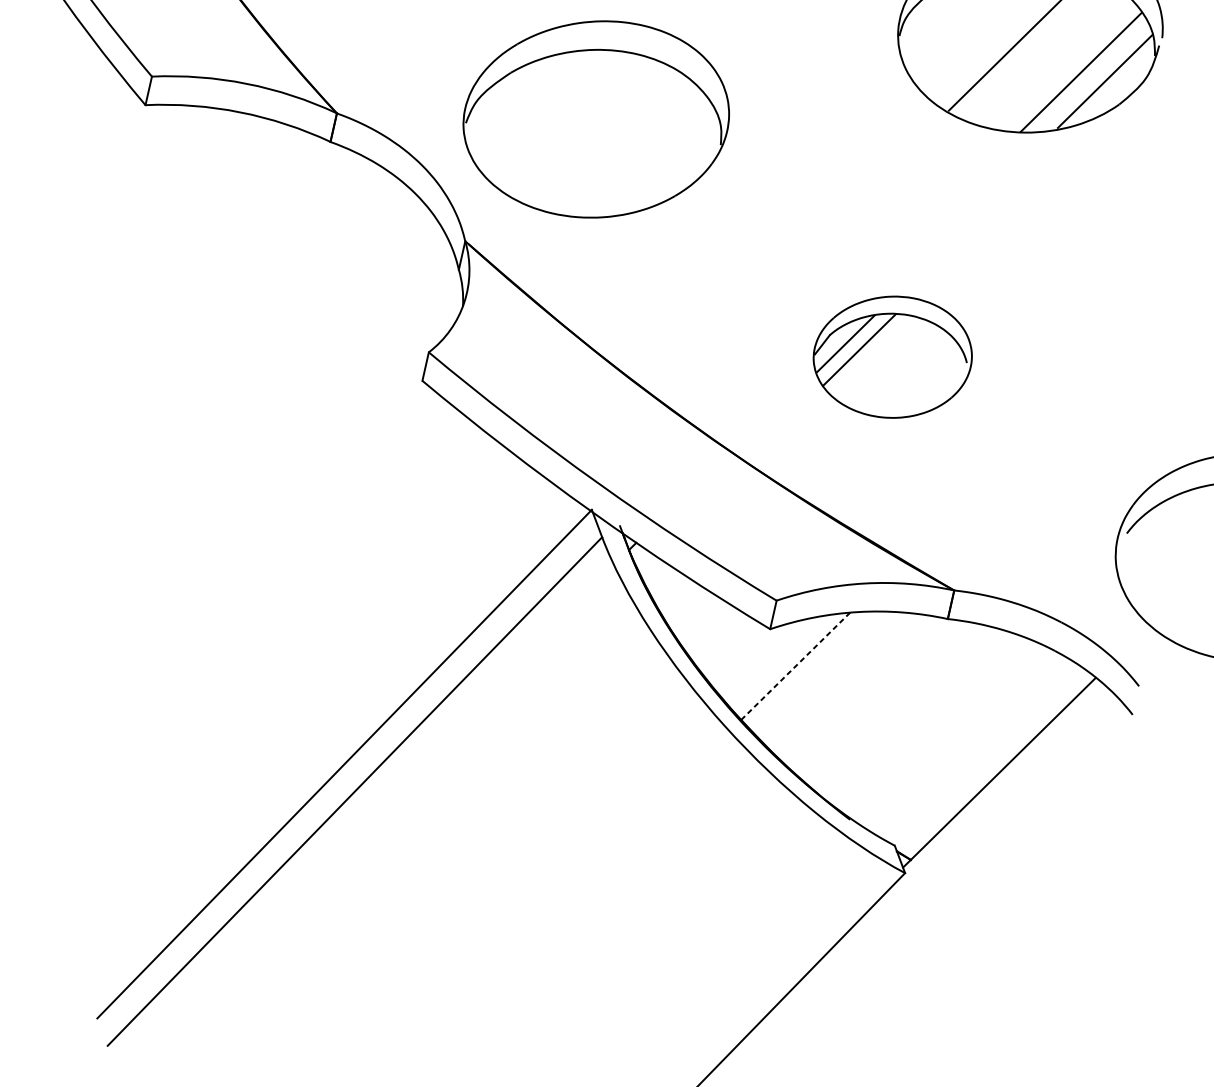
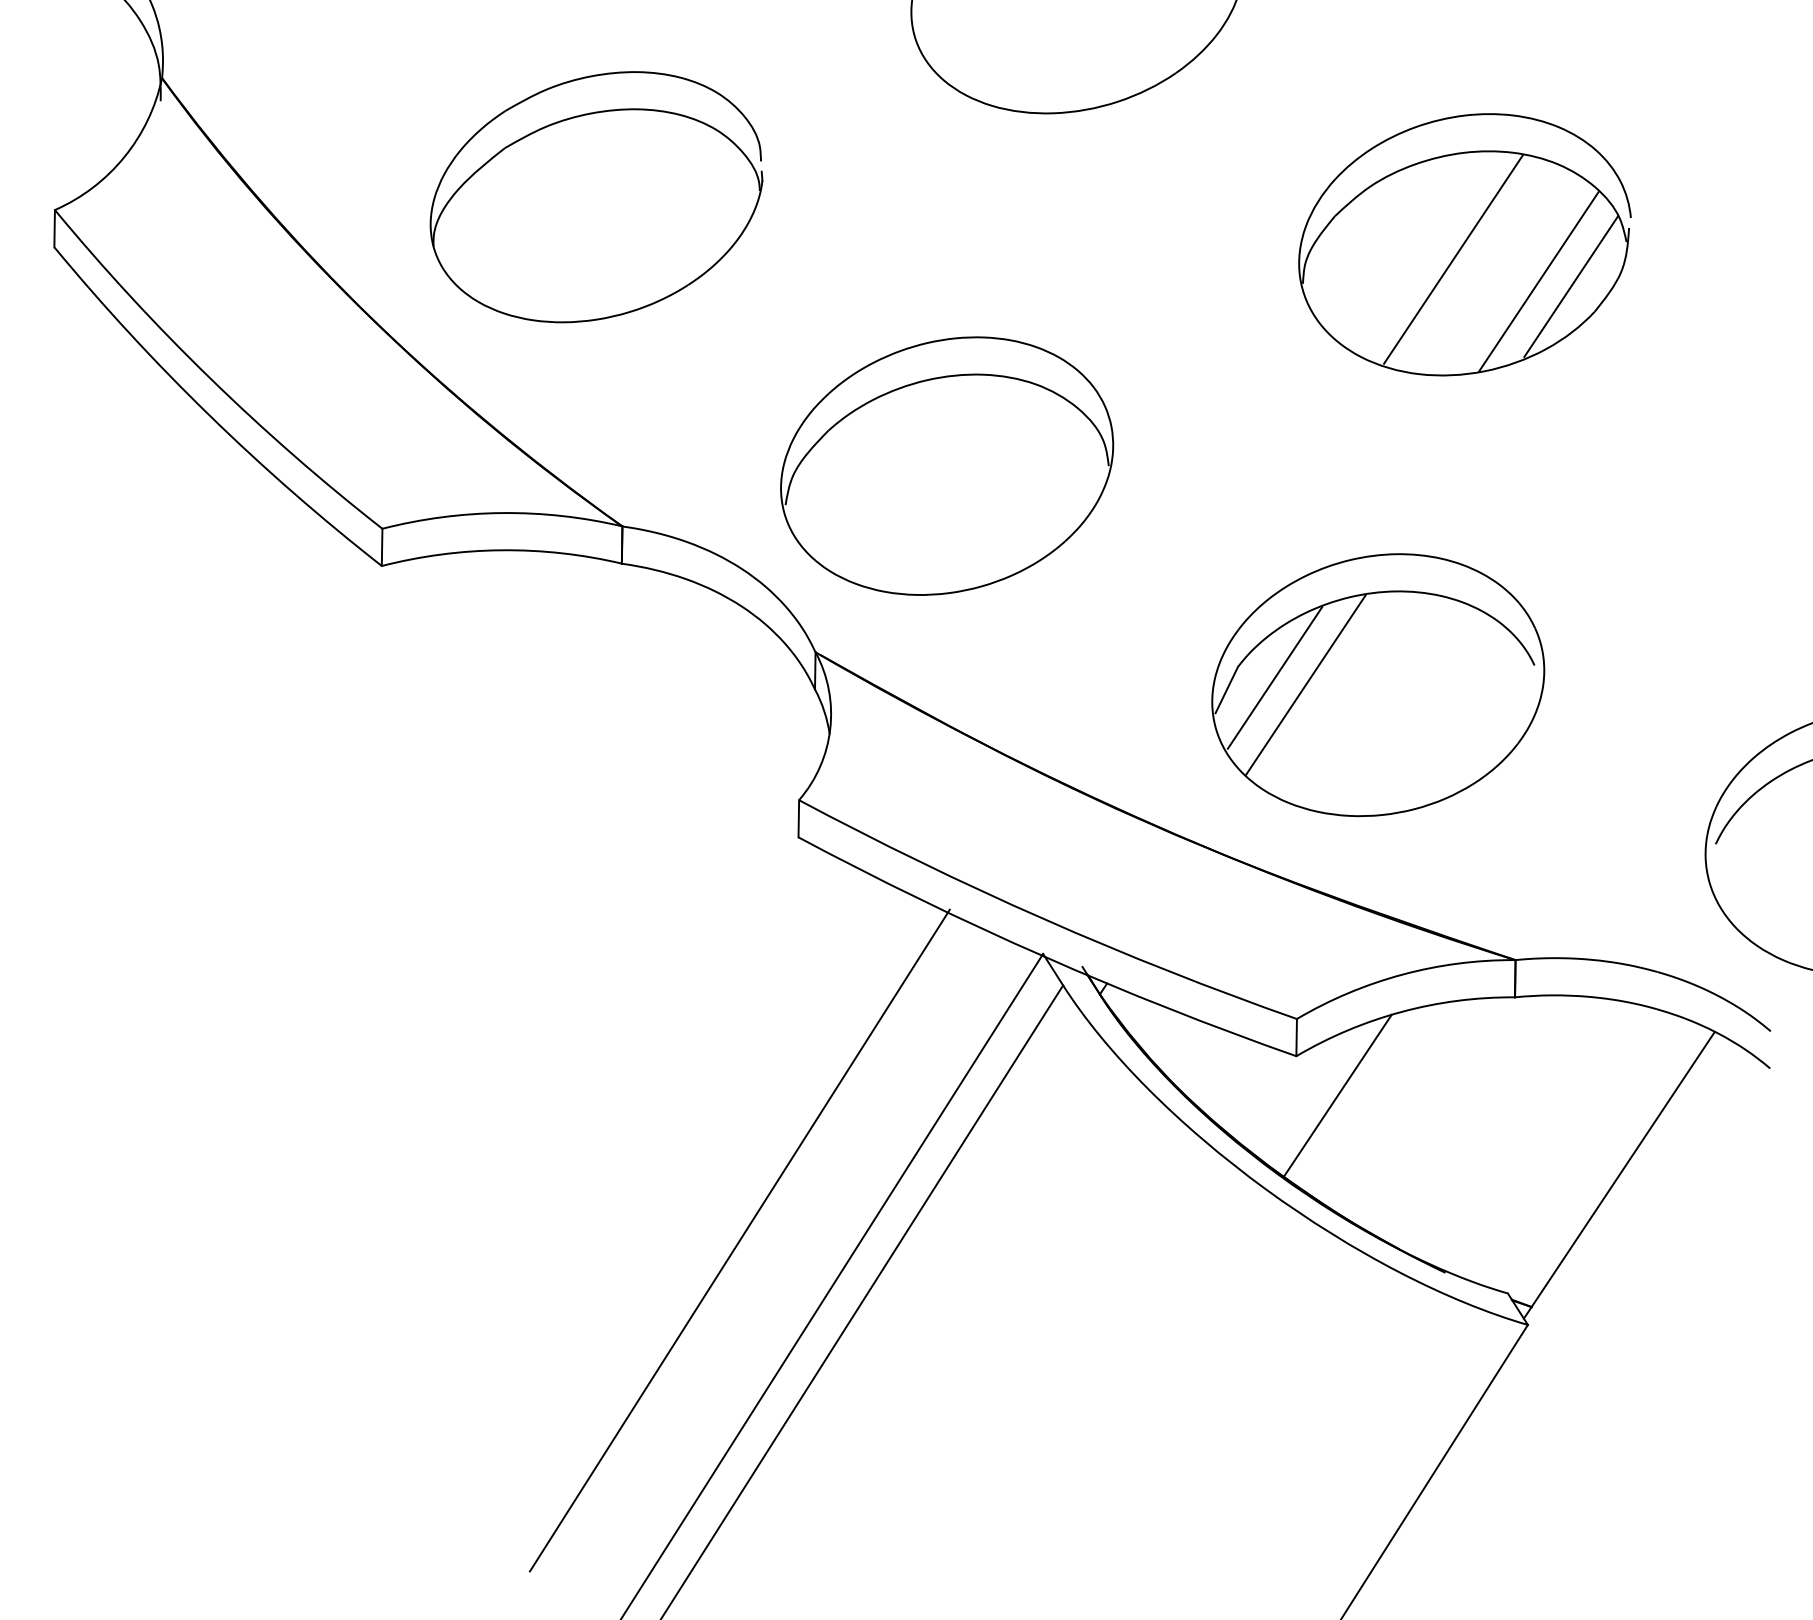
part: (892, 357) -> (1378, 685), size x1.67
line: (796, 666) -> (1338, 1095), dashed -> solid
line: (312, 681) -> (739, 1240), added

